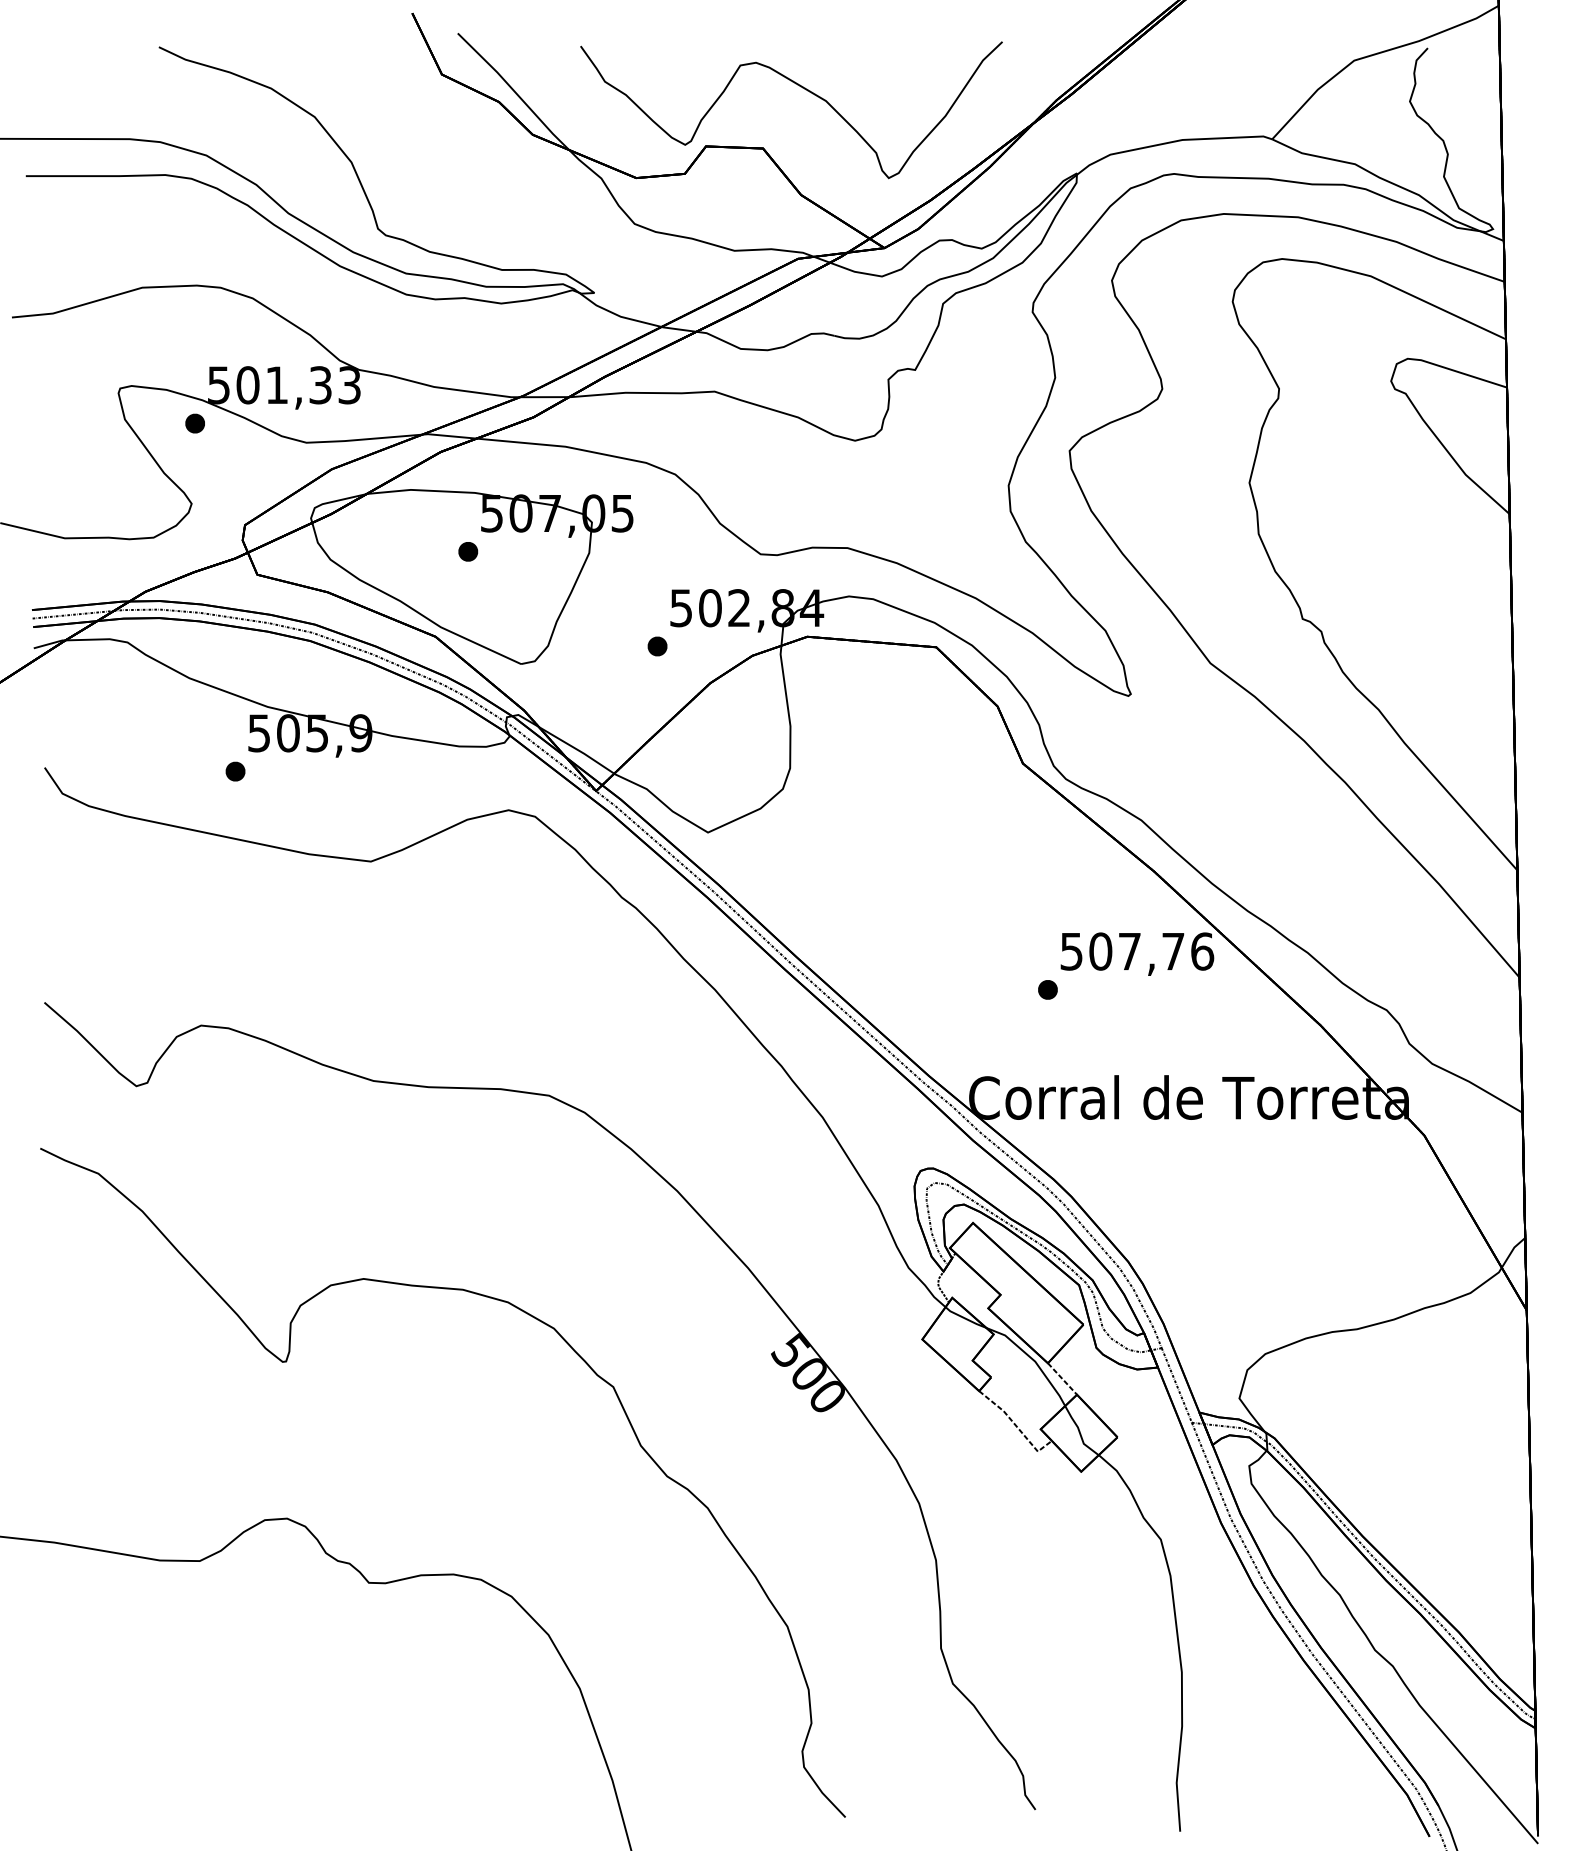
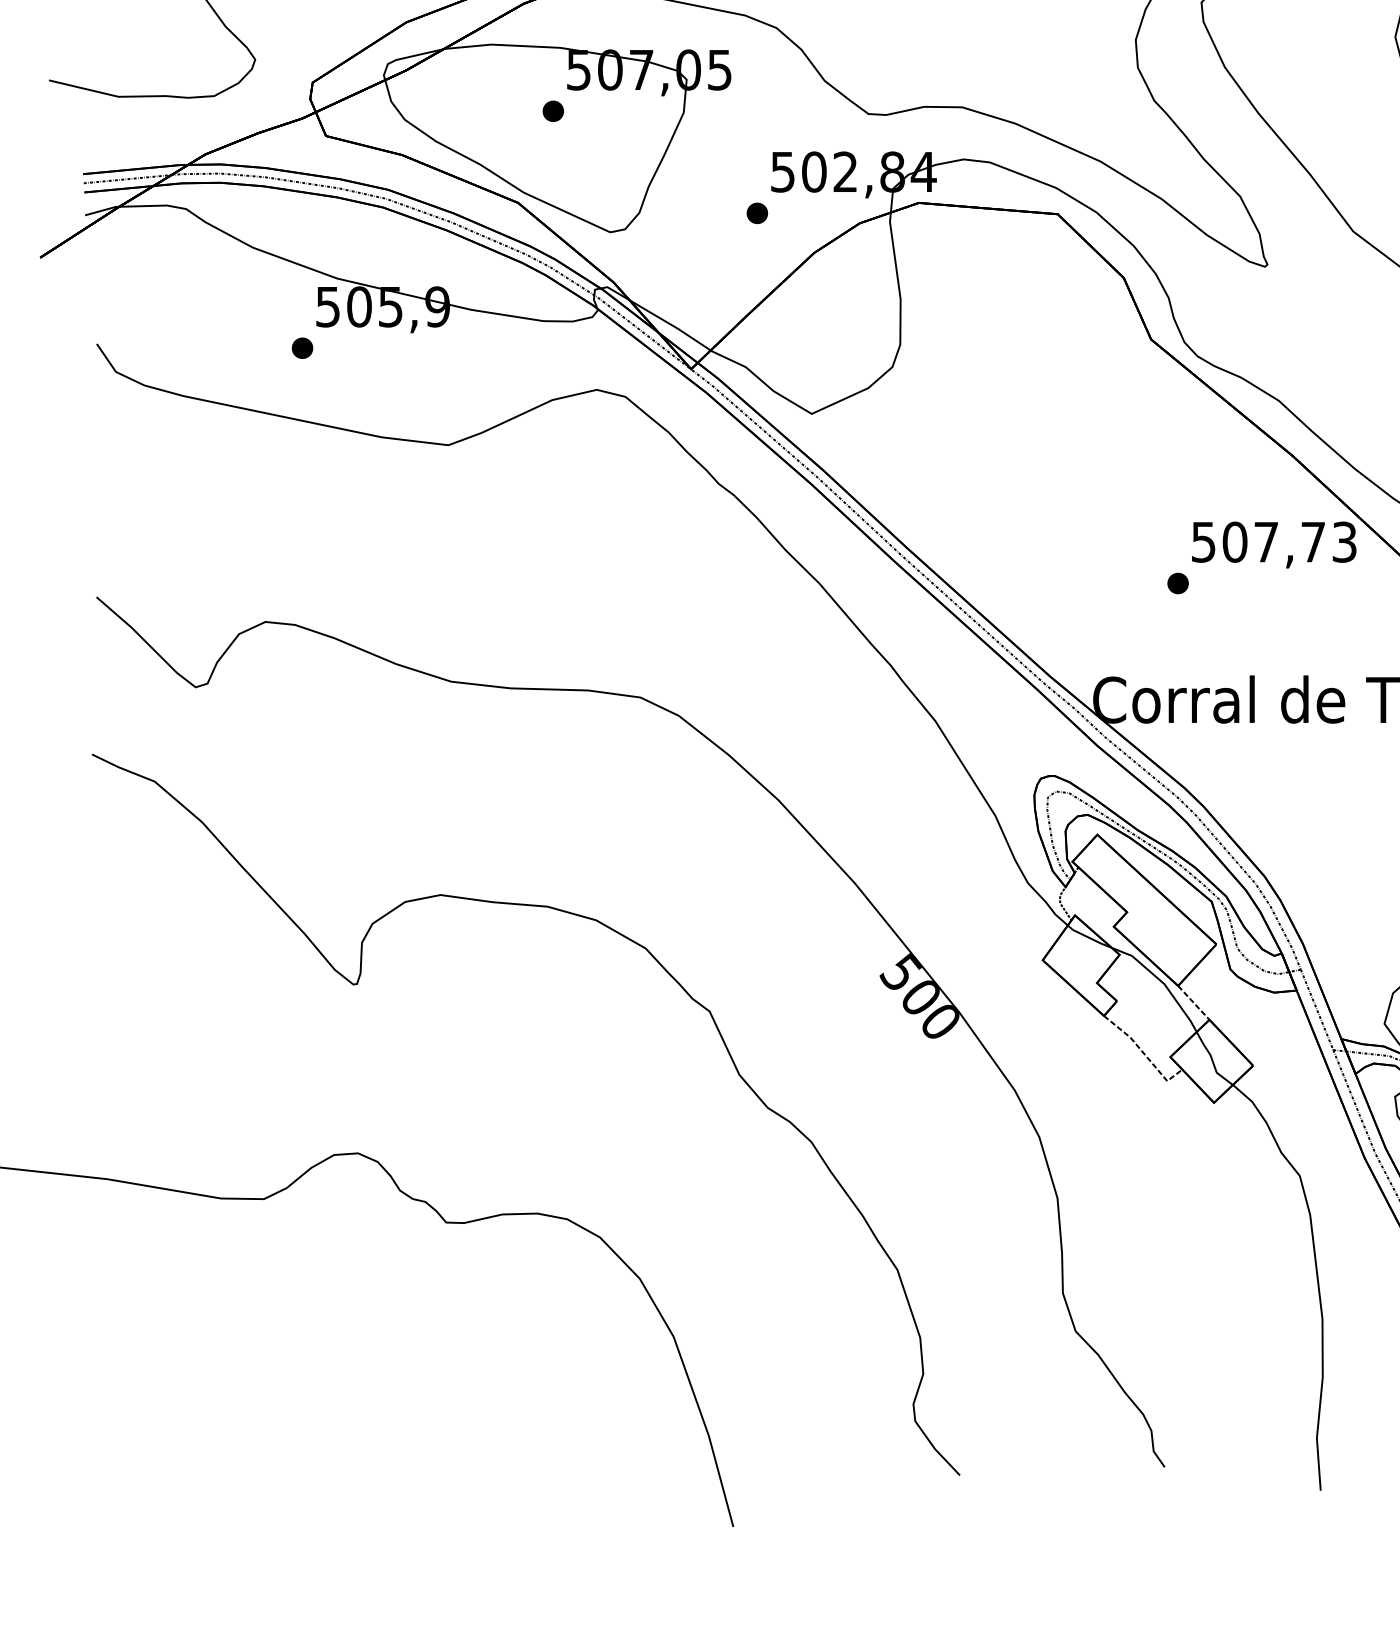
text: (1202, 951) -> (1344, 542), 507,76 -> 507,73

